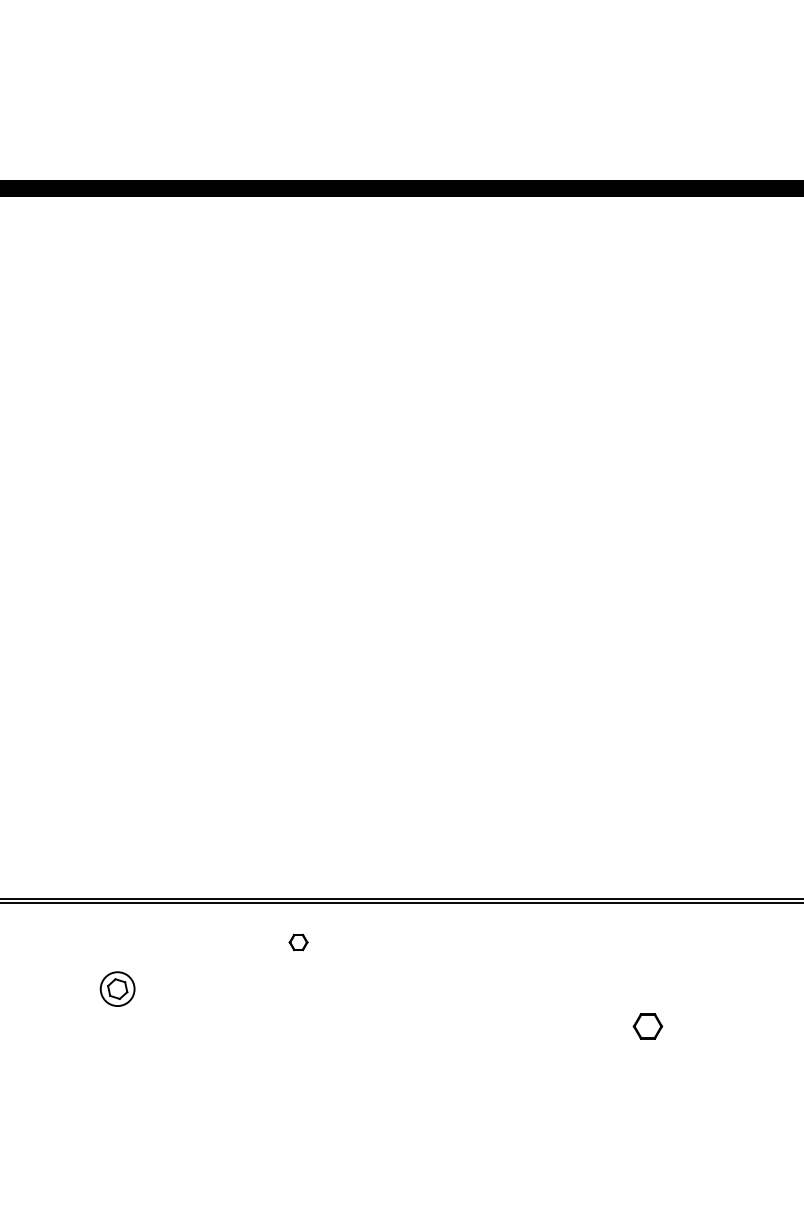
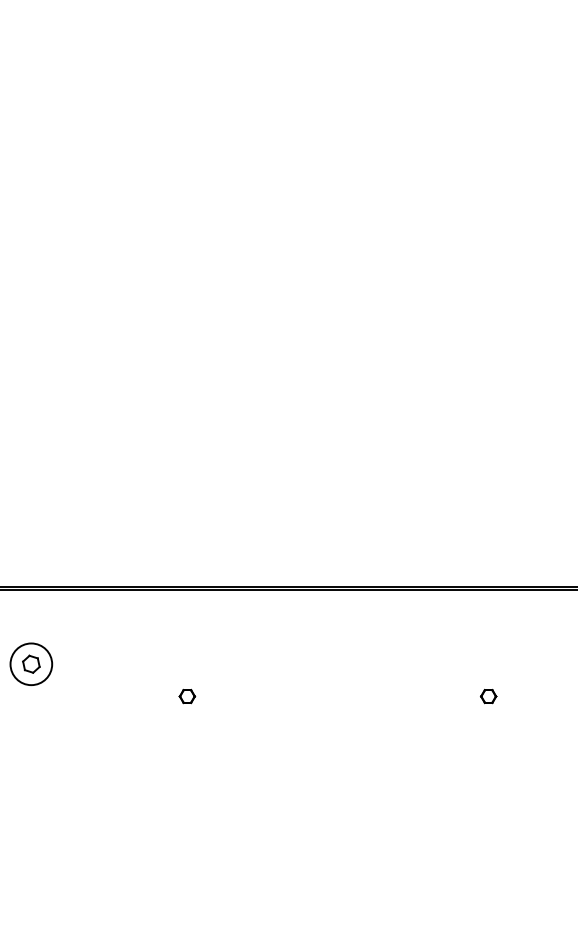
part: (298, 942) -> (187, 696), moved
circle: (117, 988) -> (31, 663), size x1.43
part: (647, 1026) -> (488, 696), size x0.62

